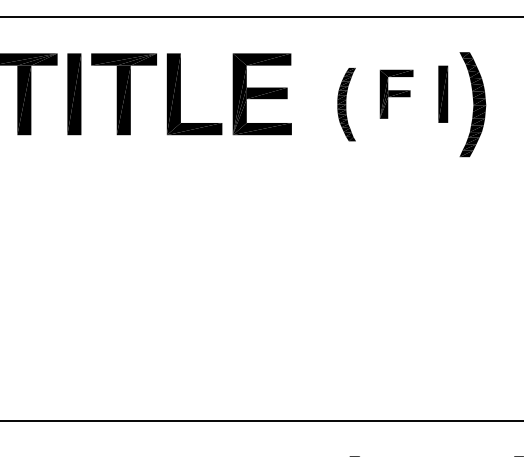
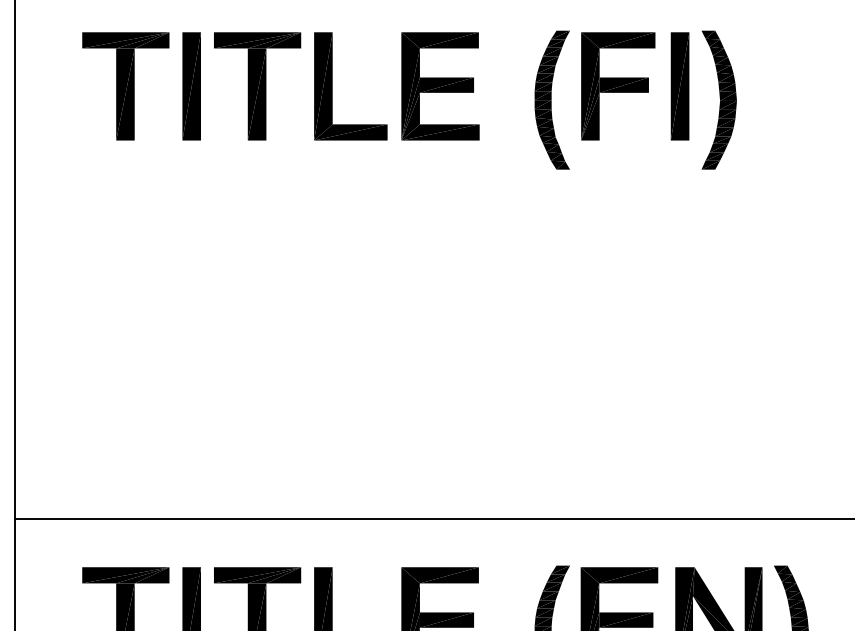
part: (396, 94) -> (618, 86), size x1.67
part: (442, 94) -> (679, 86), size x1.43
part: (346, 104) -> (551, 99), size x1.43

